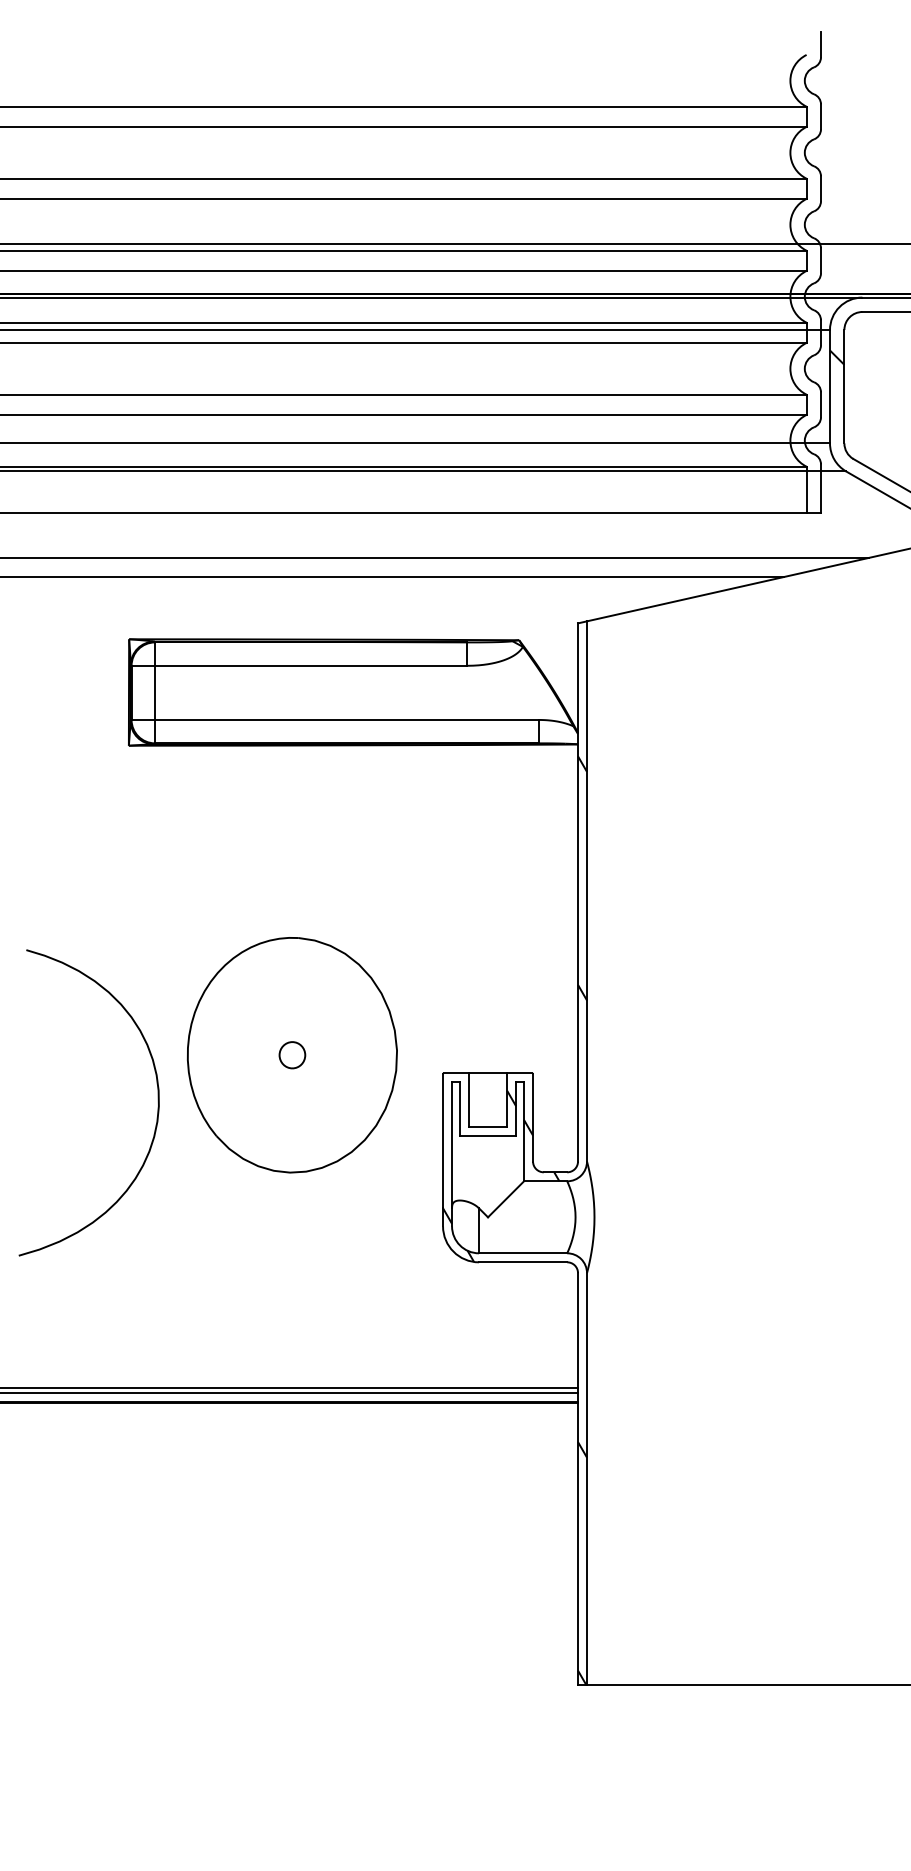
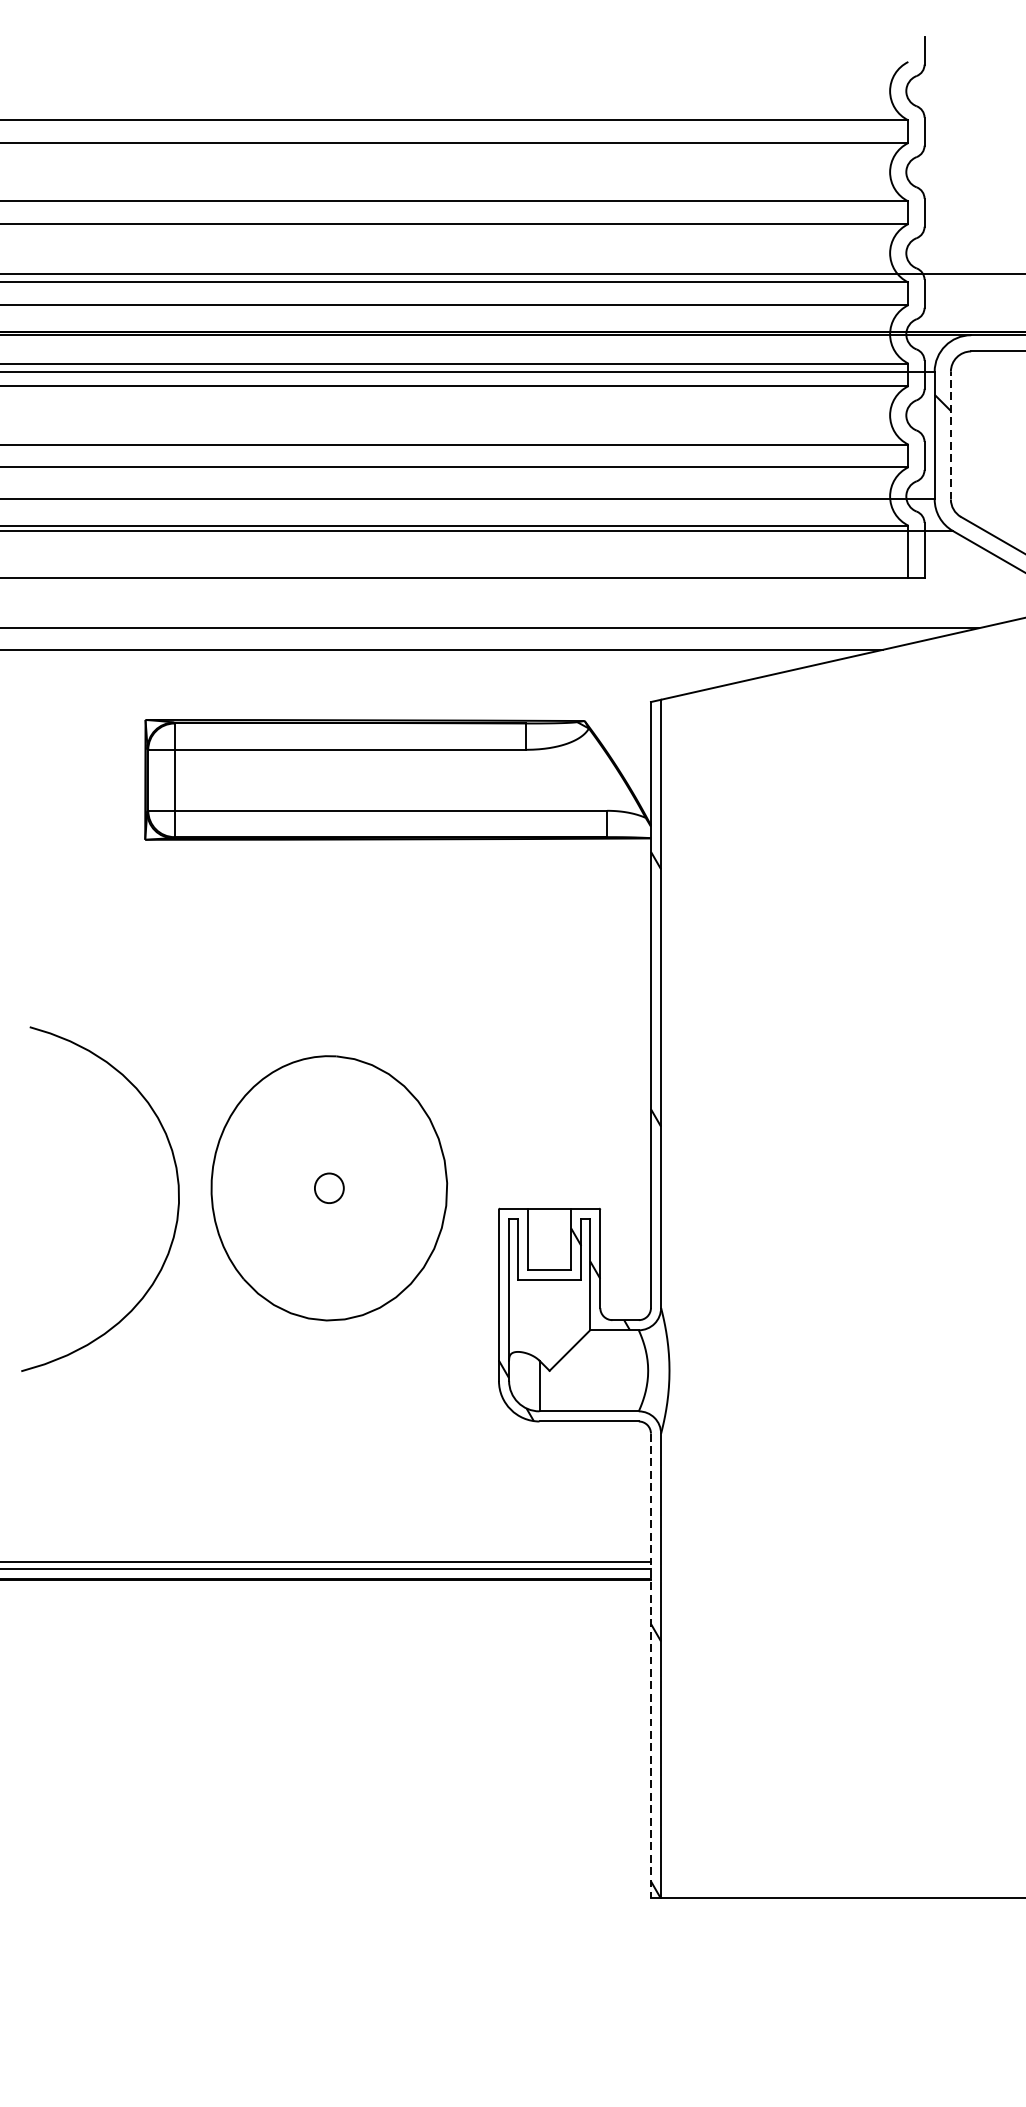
line: (844, 386) -> (951, 435), solid -> dashed
curve: (157, 1102) -> (177, 1198), moved
line: (578, 1479) -> (651, 1666), solid -> dashed

